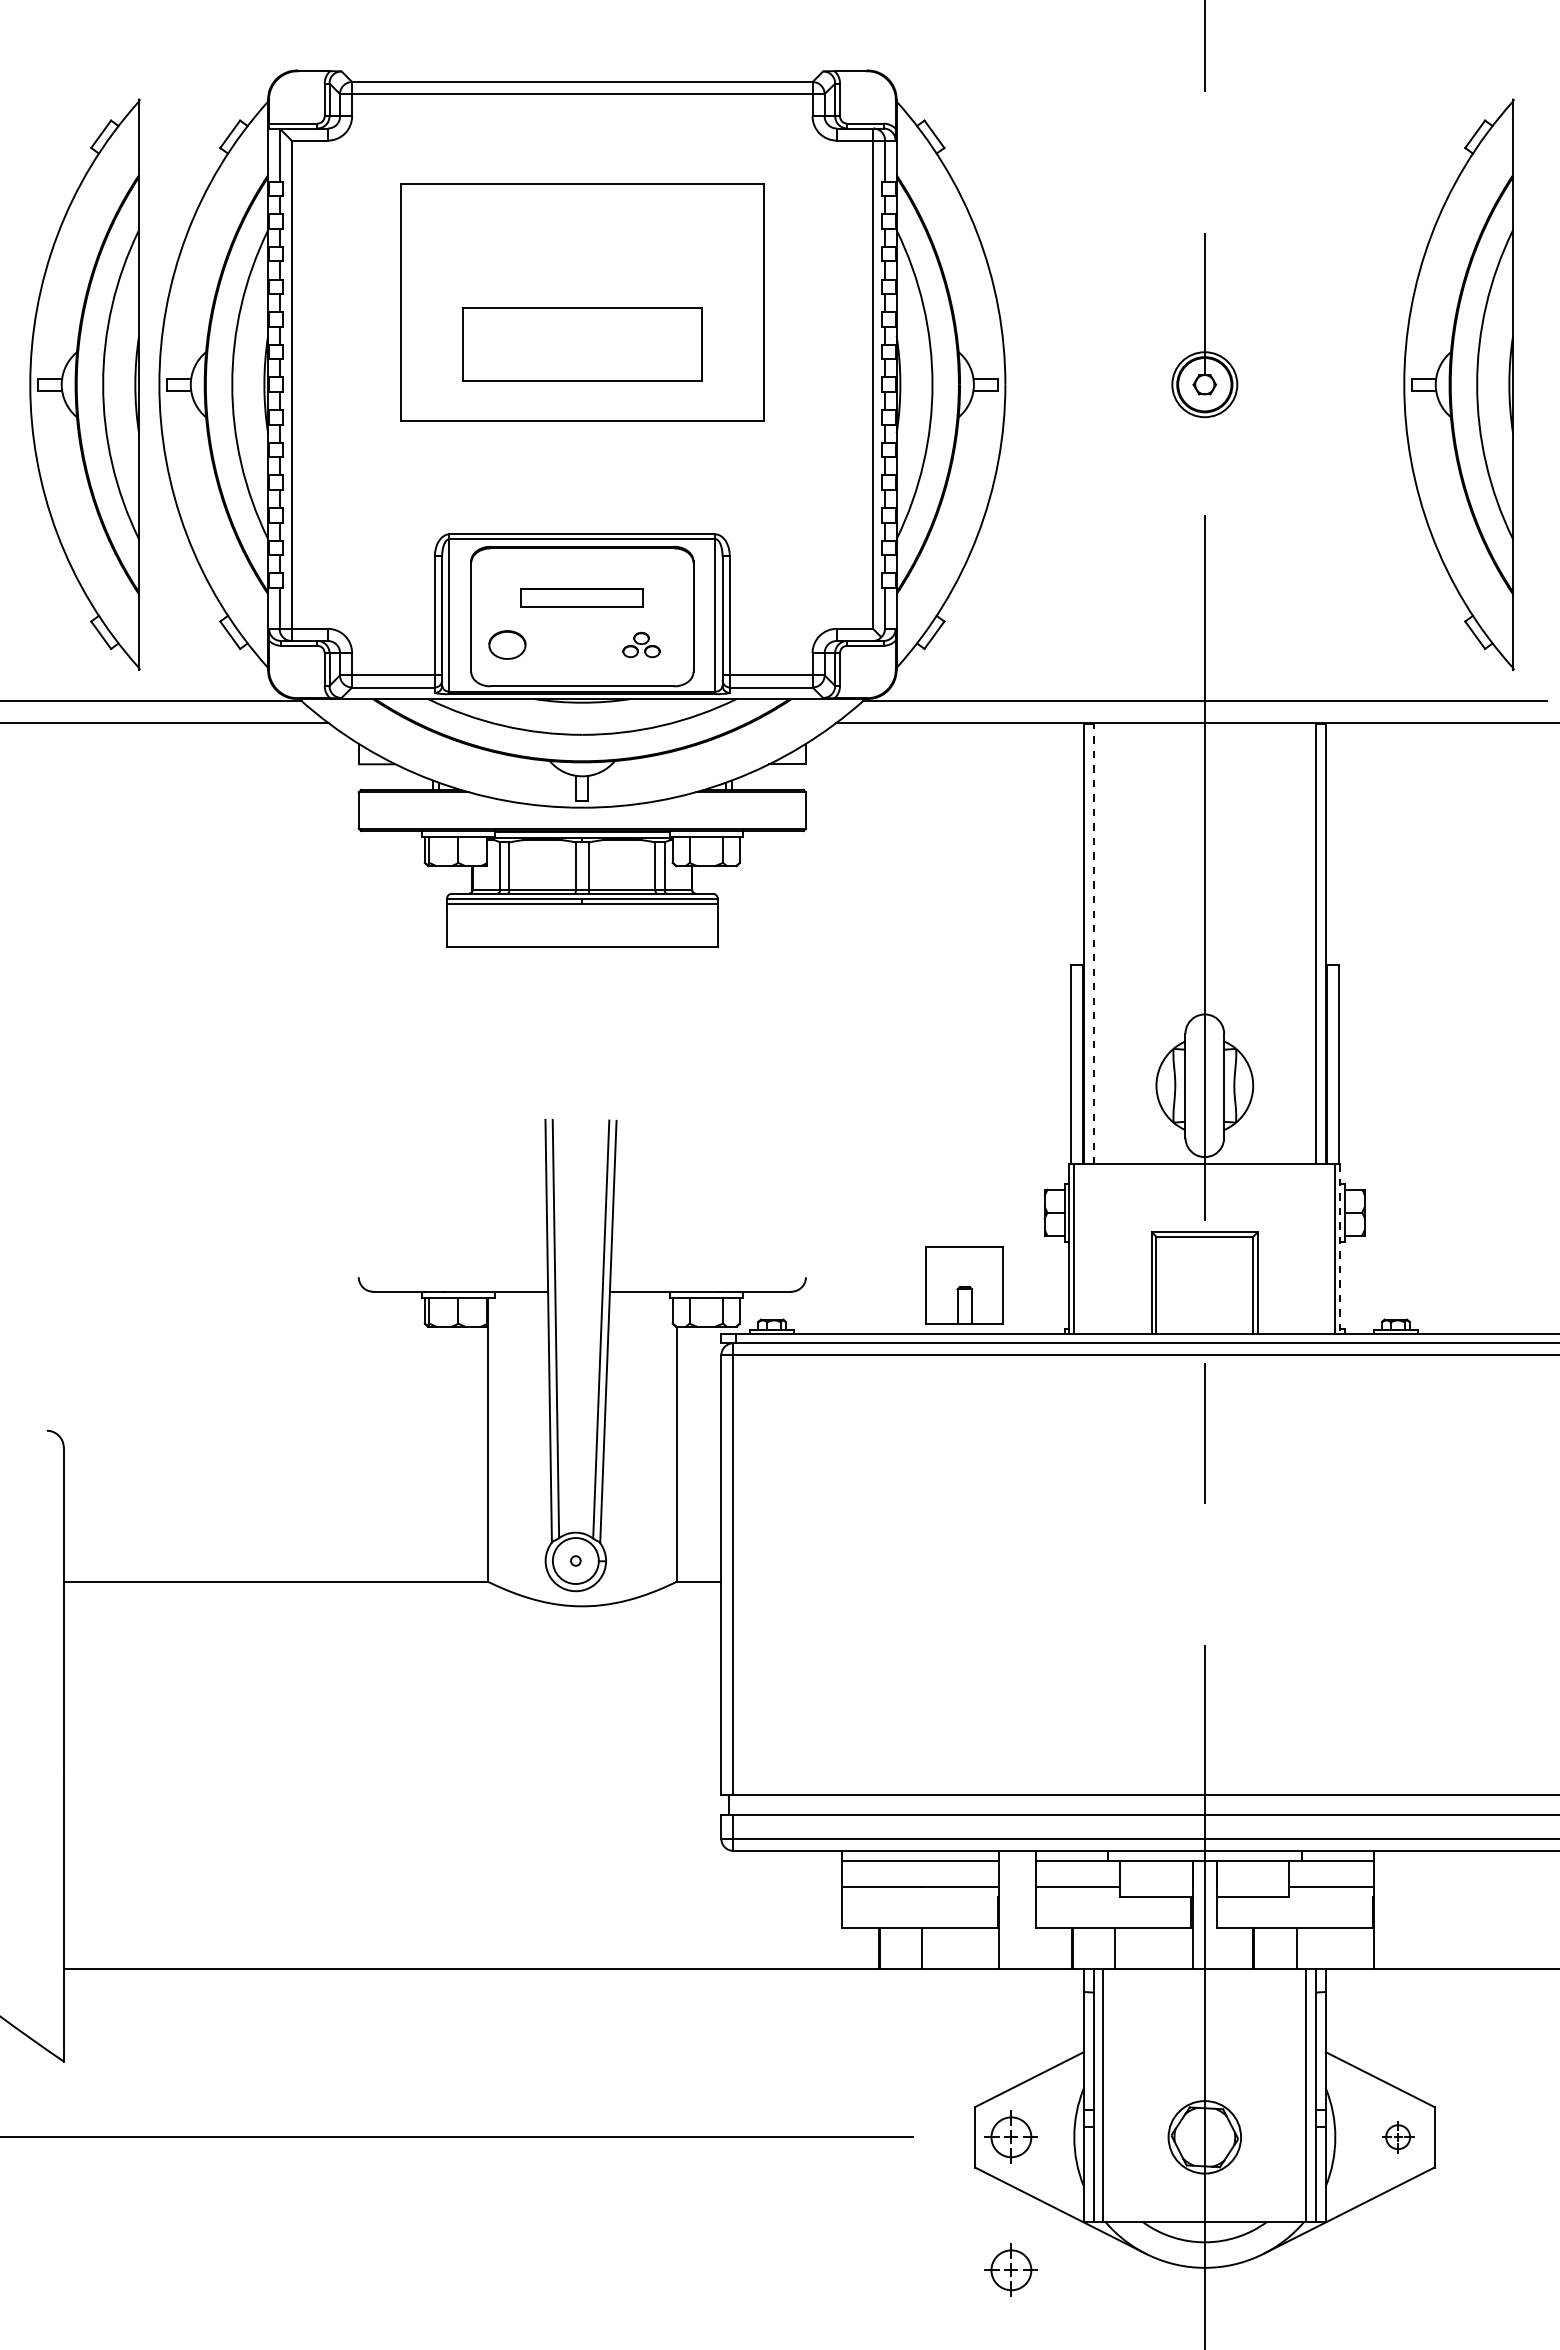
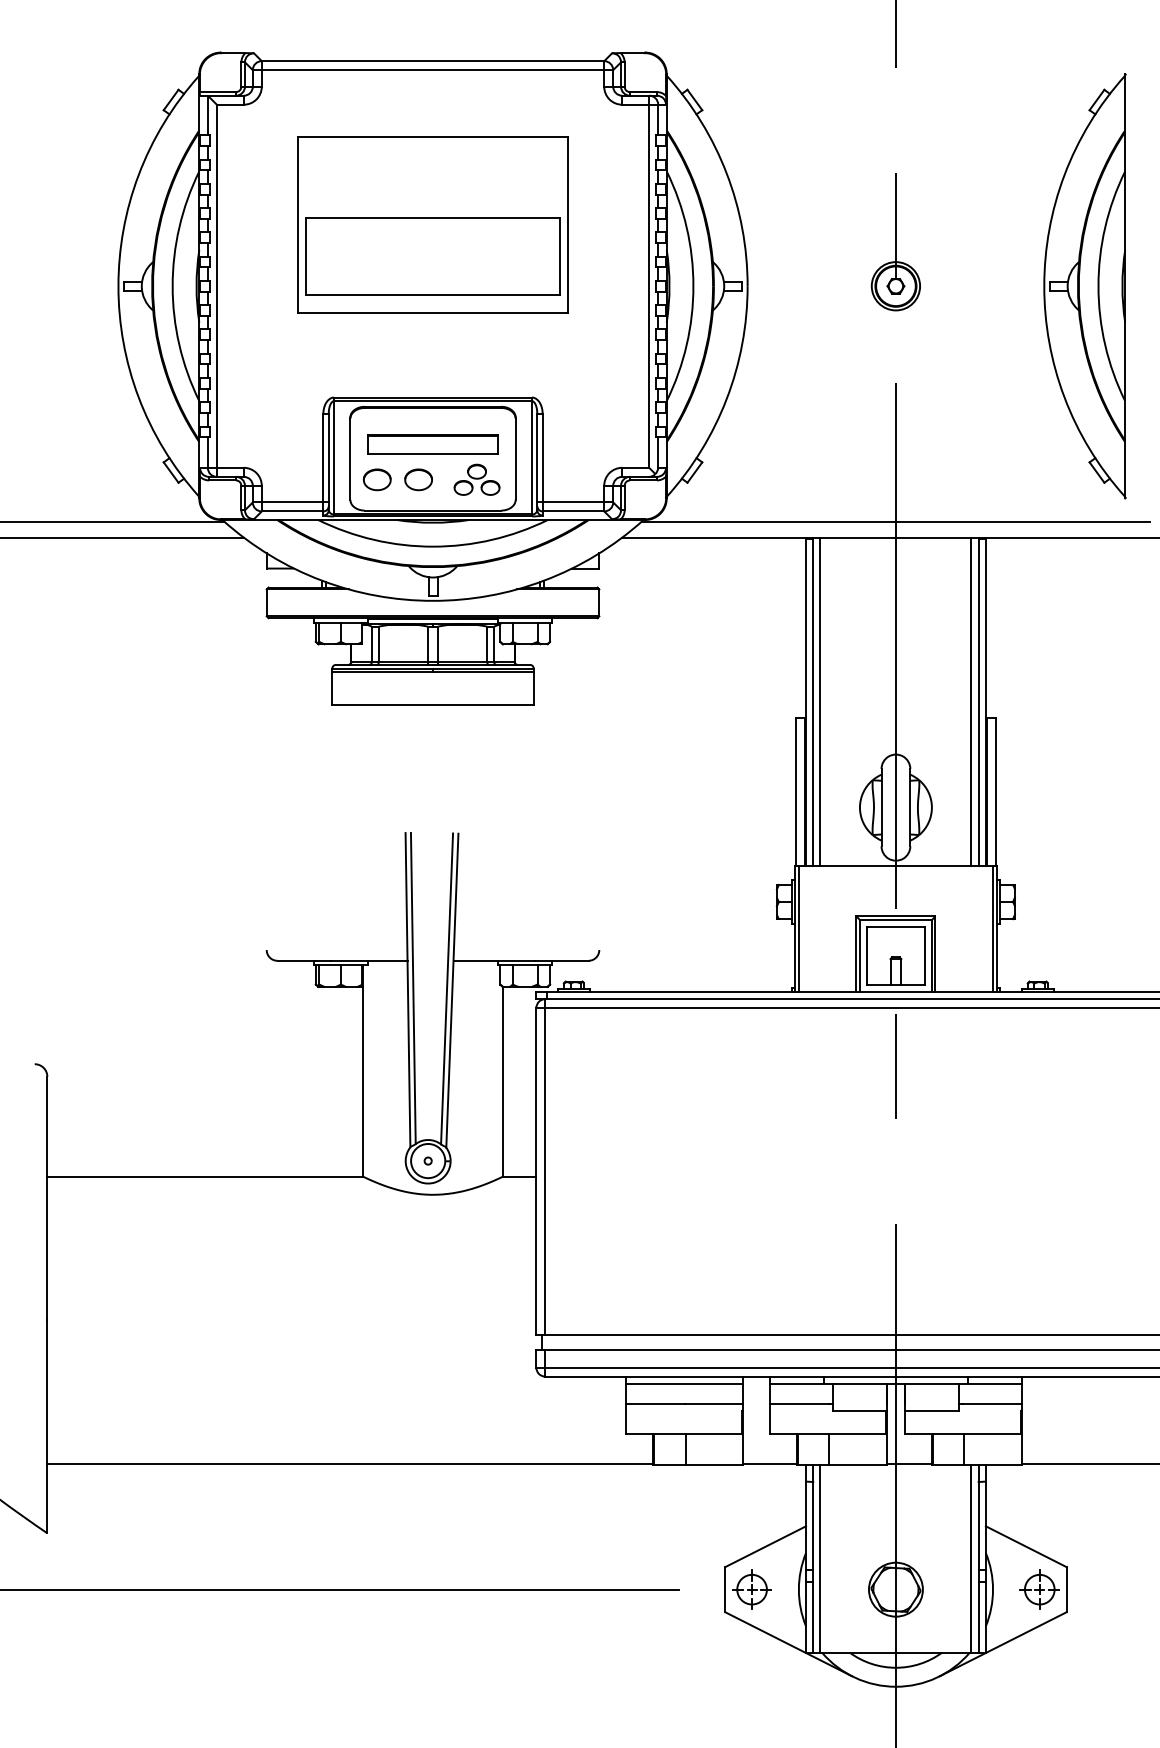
part: (582, 344) -> (433, 256), size x1.43
part: (84, 384) -> (62, 286), removed
part: (581, 597) -> (432, 444), size x1.43
part: (562, 644) -> (418, 479), added
part: (641, 644) -> (476, 479), size x1.67
line: (1103, 943) -> (820, 701), added
line: (1306, 943) -> (971, 701), added
line: (1093, 944) -> (813, 702), dashed -> solid
line: (1340, 1248) -> (996, 928), dashed -> solid
part: (964, 1285) -> (895, 956), moved
part: (1397, 2136) -> (1039, 1589), size x1.67
part: (1010, 2269) -> (751, 1687), removed

